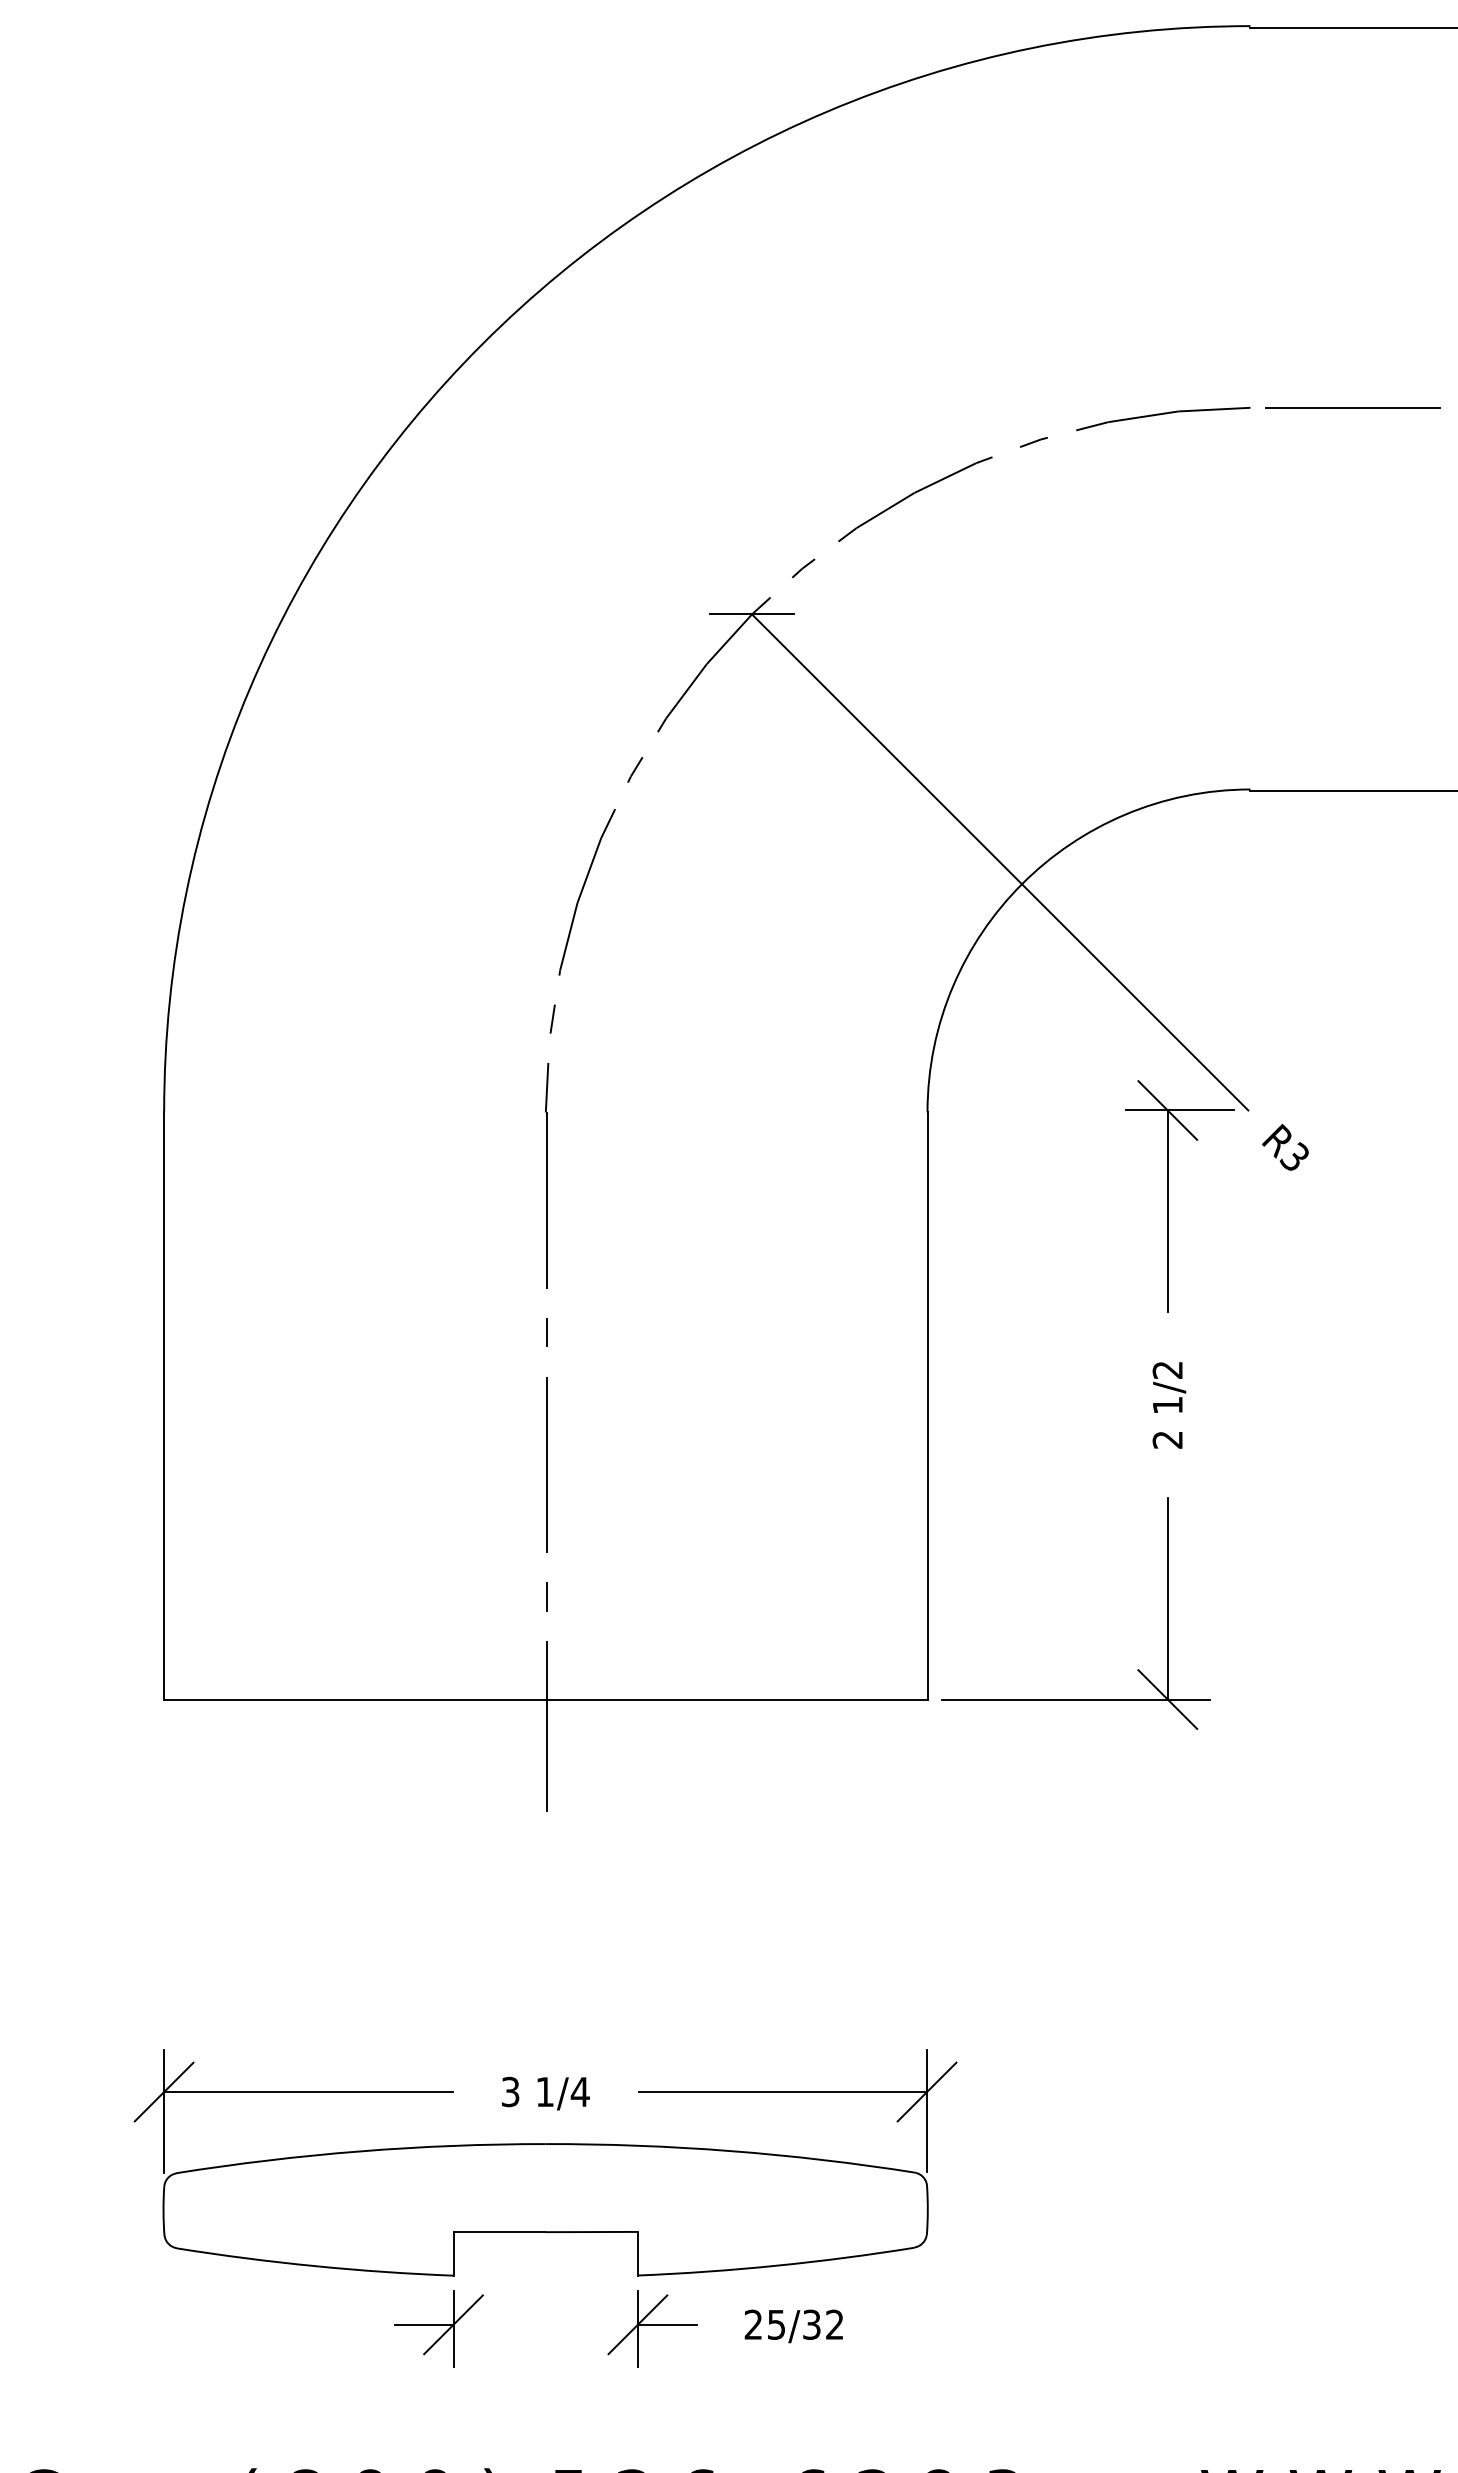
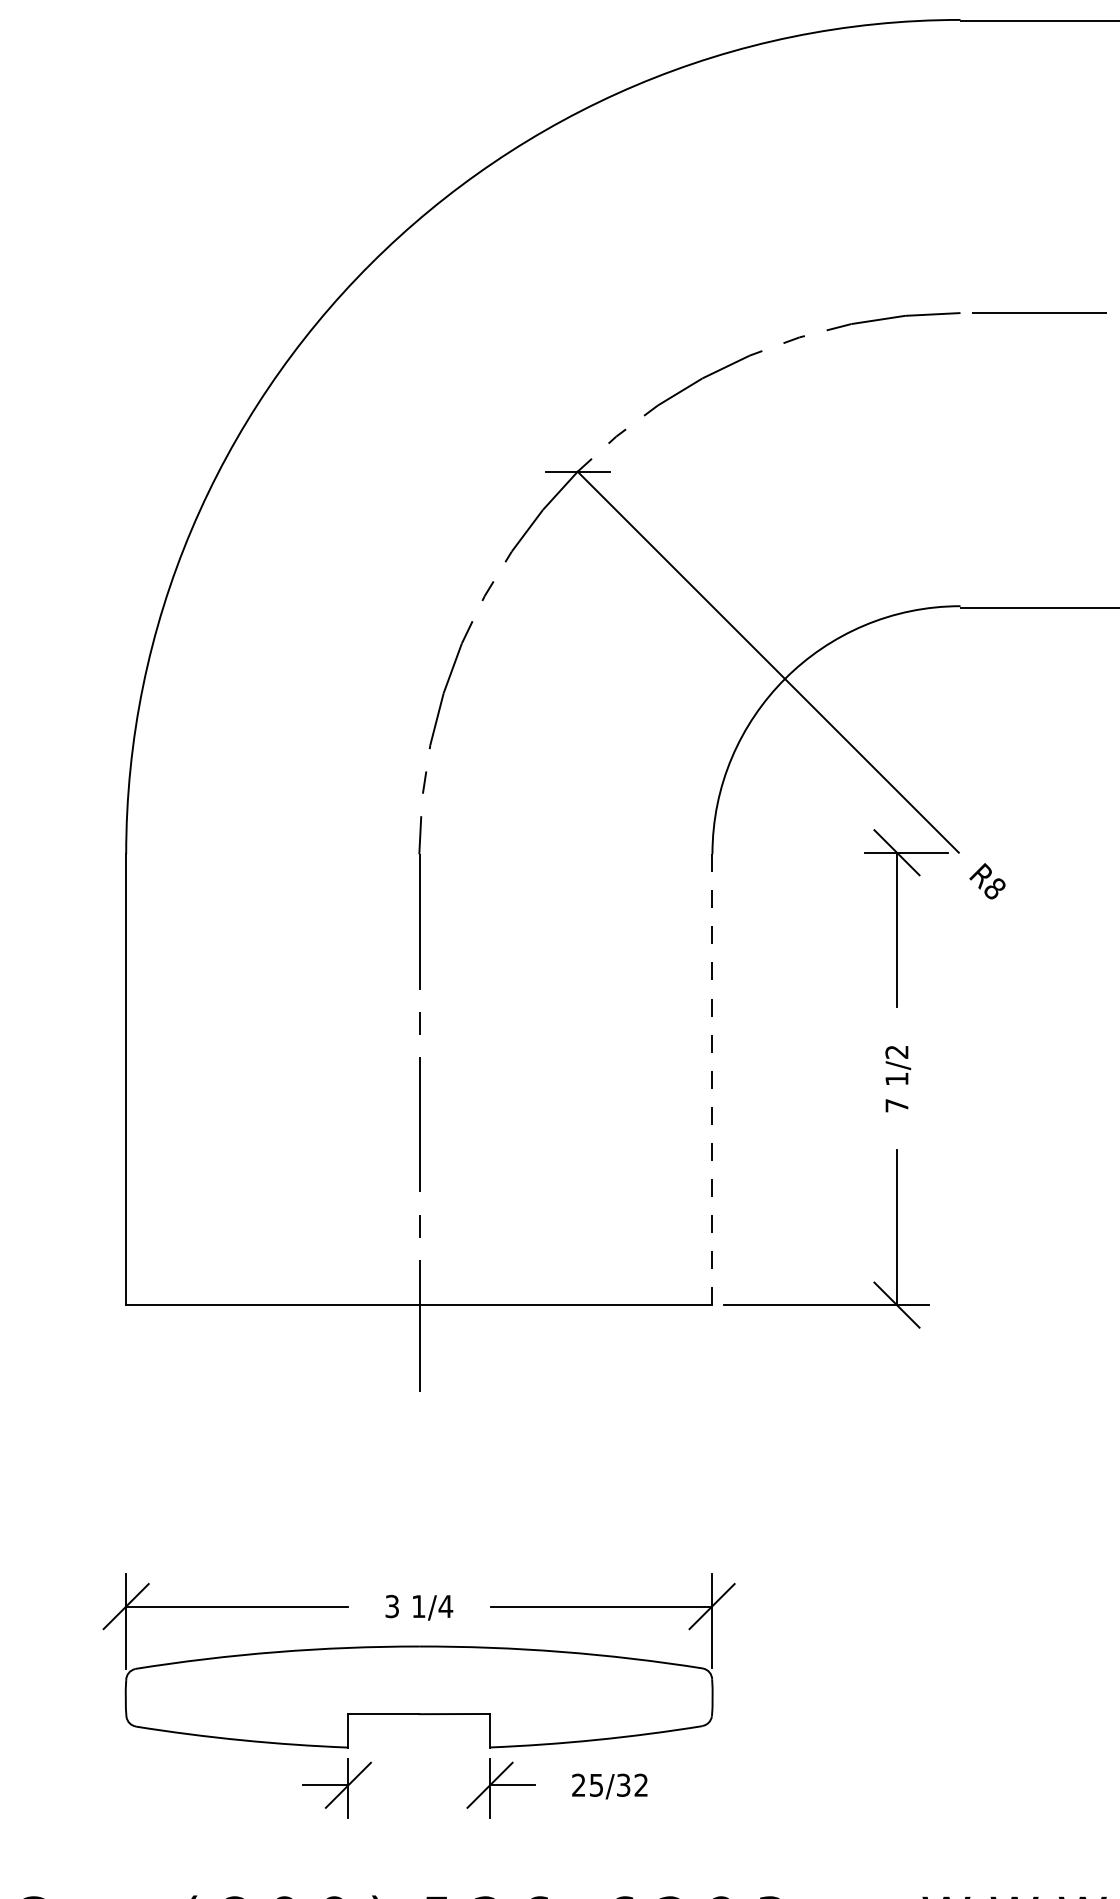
text: (1294, 1156) -> (994, 888), R3 -> R8
line: (927, 1406) -> (712, 1080), solid -> dashed
text: (1167, 1439) -> (896, 1105), 2 -> 7

